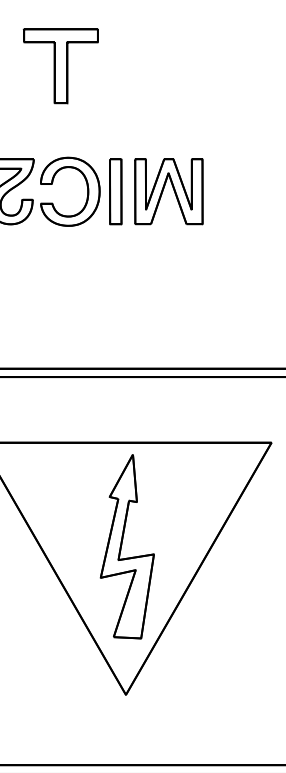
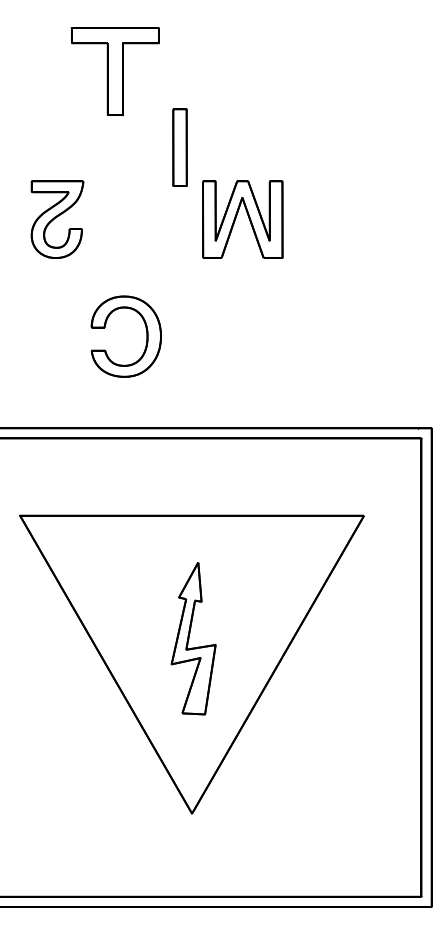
part: (87, 191) -> (146, 336), moved
part: (115, 191) -> (179, 147), moved
part: (127, 546) -> (193, 638), size x0.7

